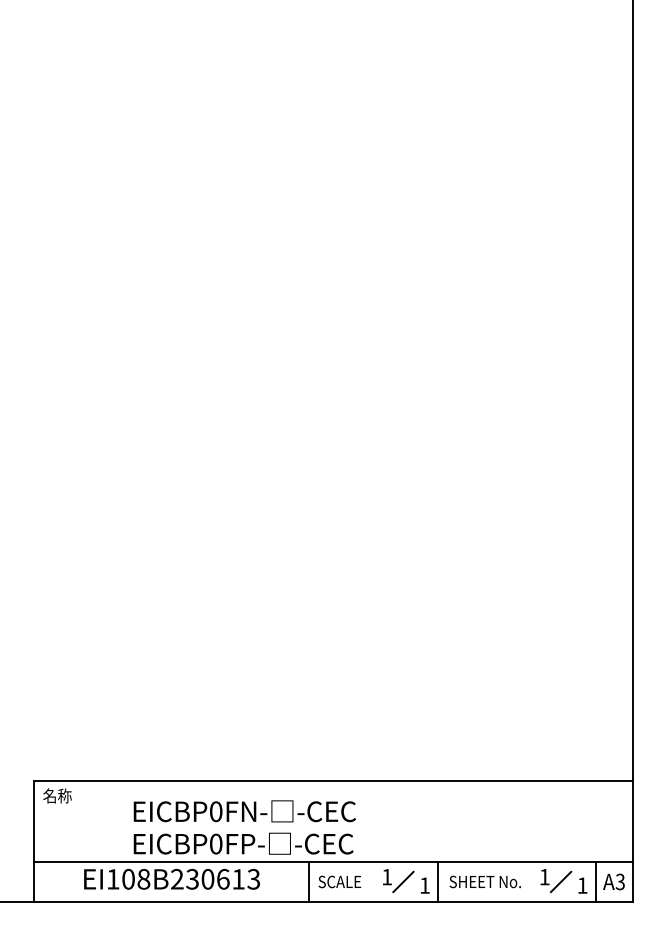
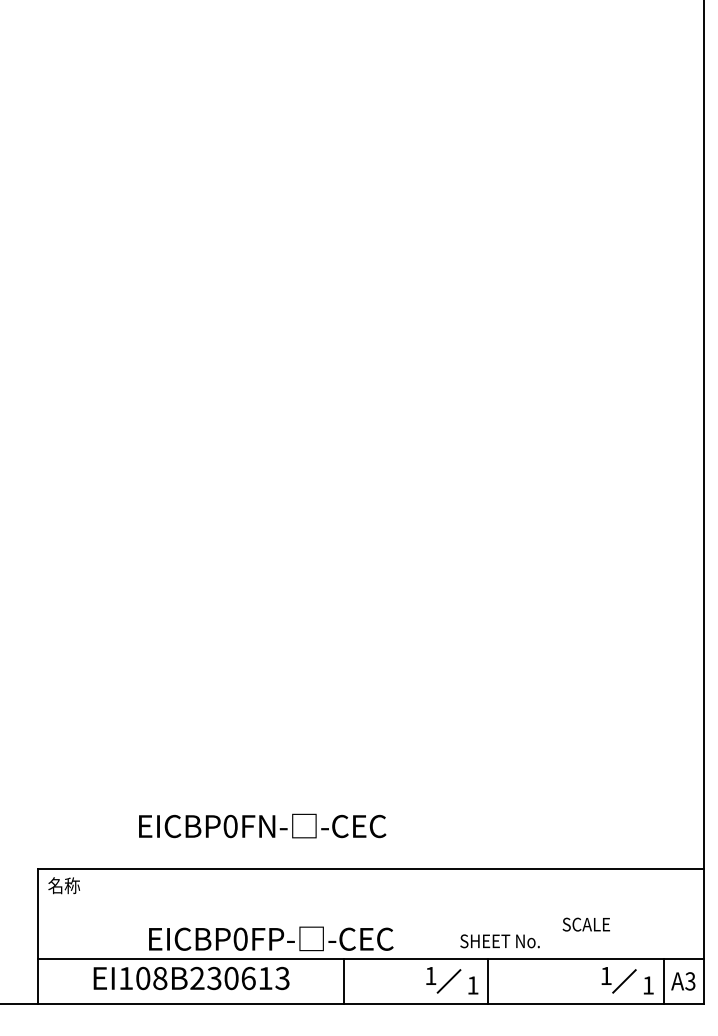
text: (244, 811) -> (262, 826), moved
text: (339, 881) -> (585, 924), moved
text: (484, 881) -> (499, 940), moved

